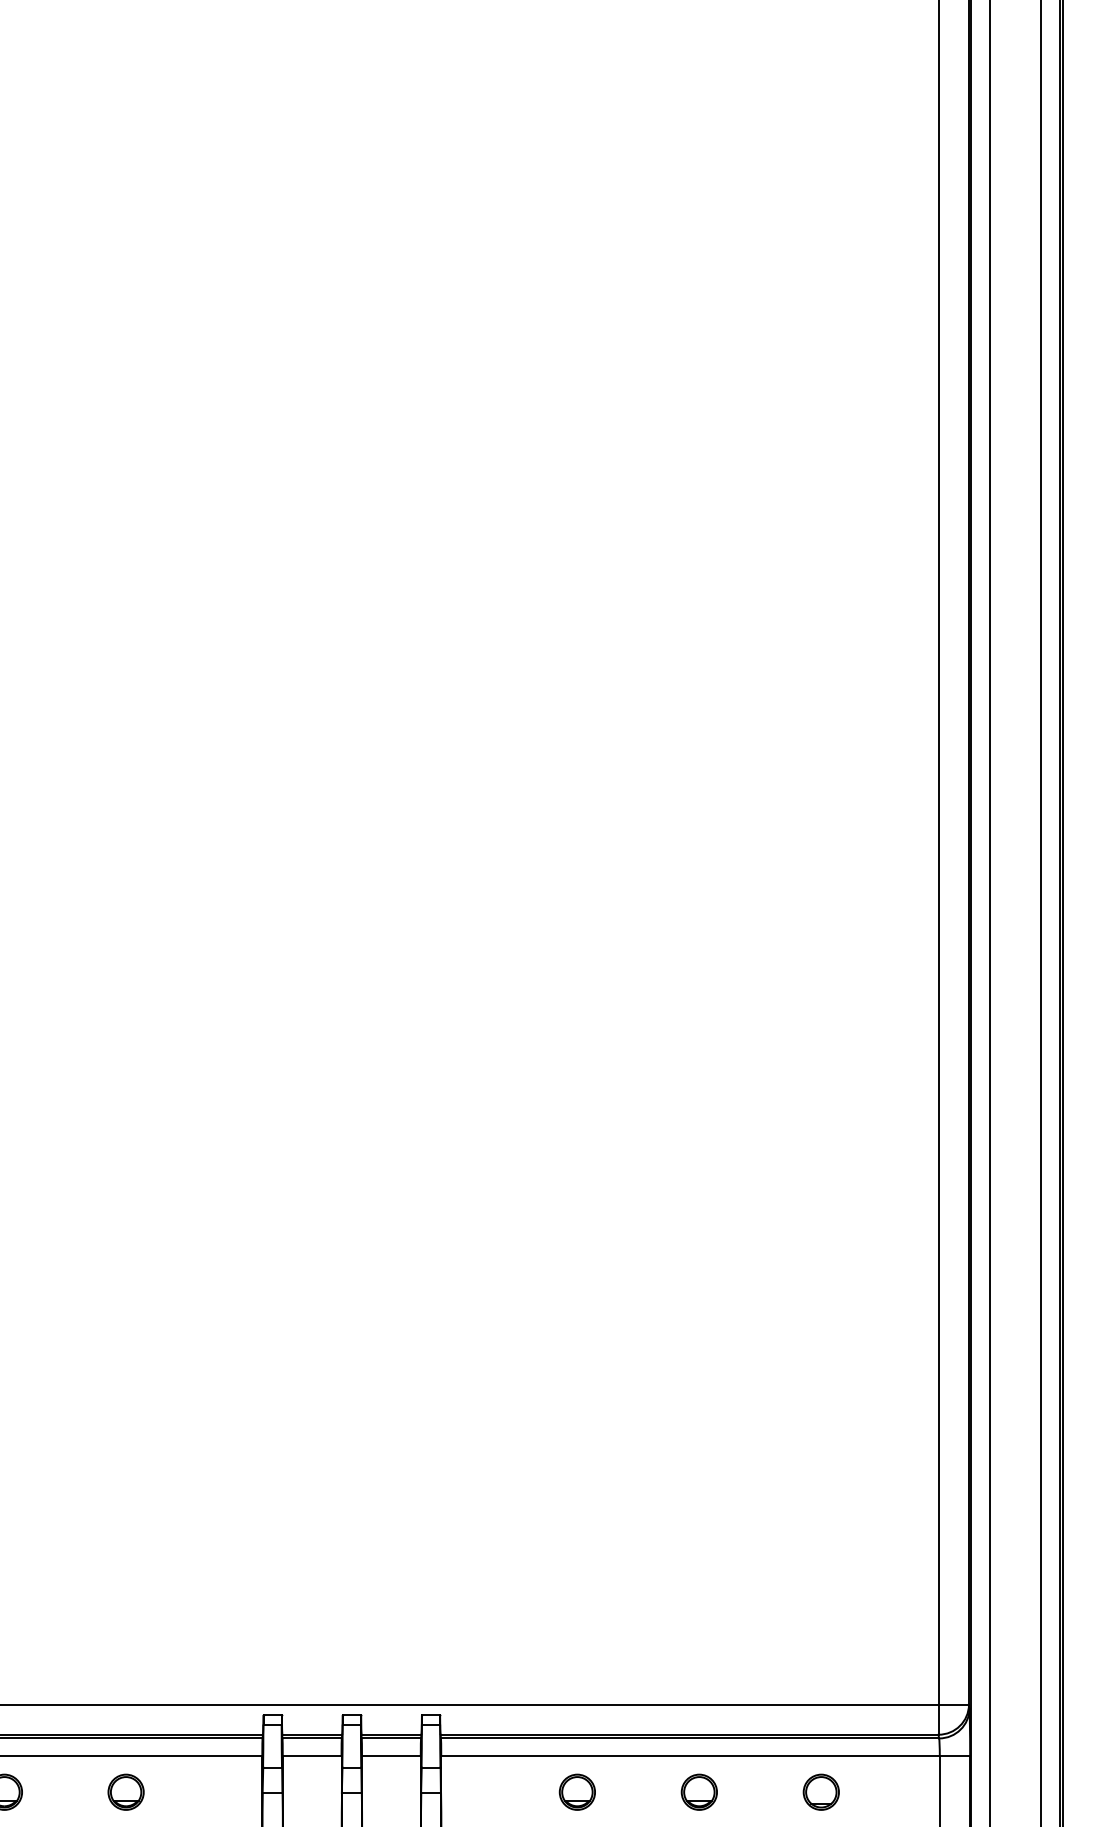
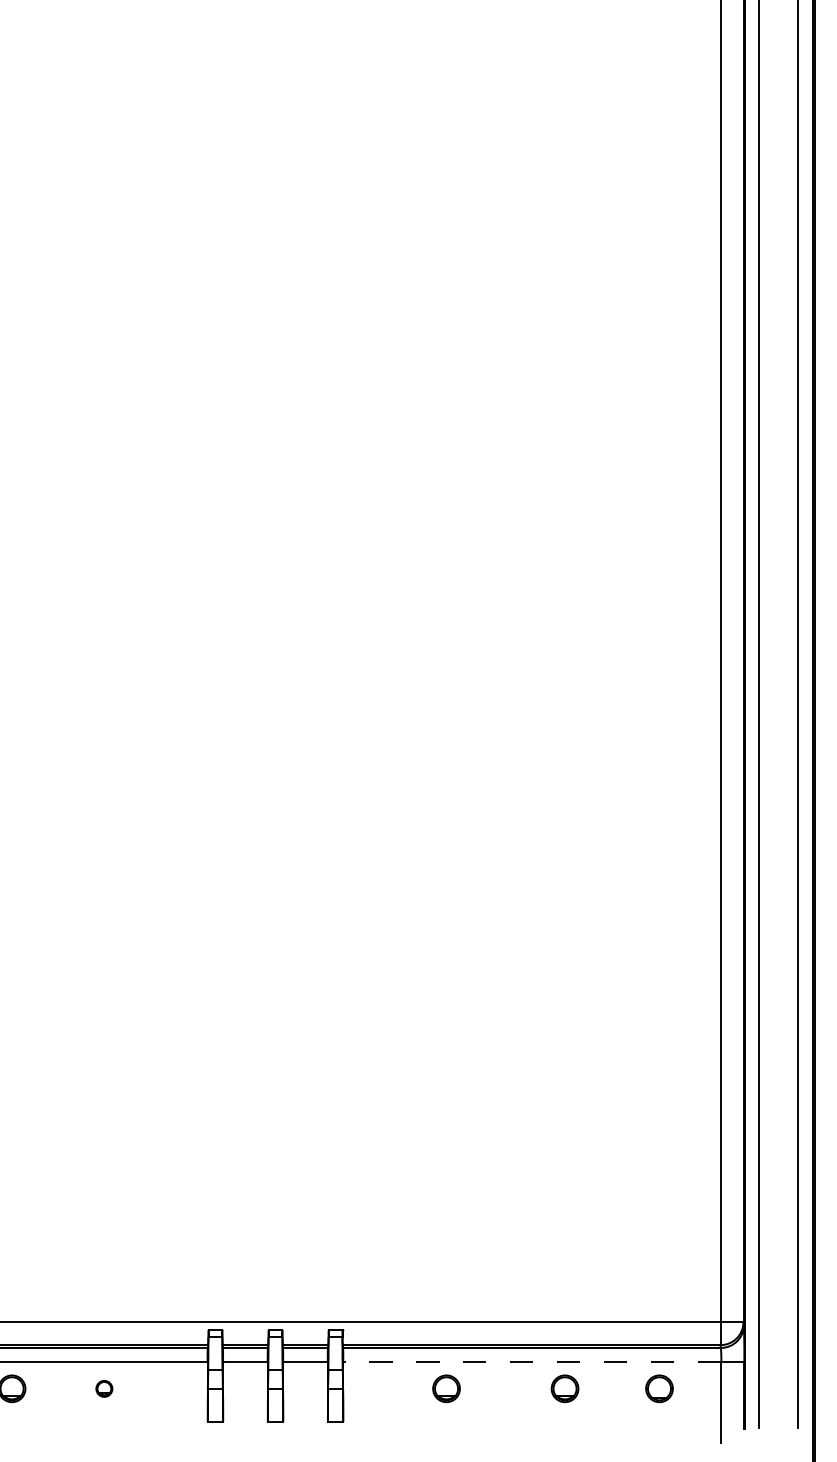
line: (690, 1756) -> (532, 1361), solid -> dashed
part: (126, 1791) -> (104, 1388), size x0.6
part: (698, 1791) -> (564, 1388), moved
part: (821, 1791) -> (659, 1388), moved

